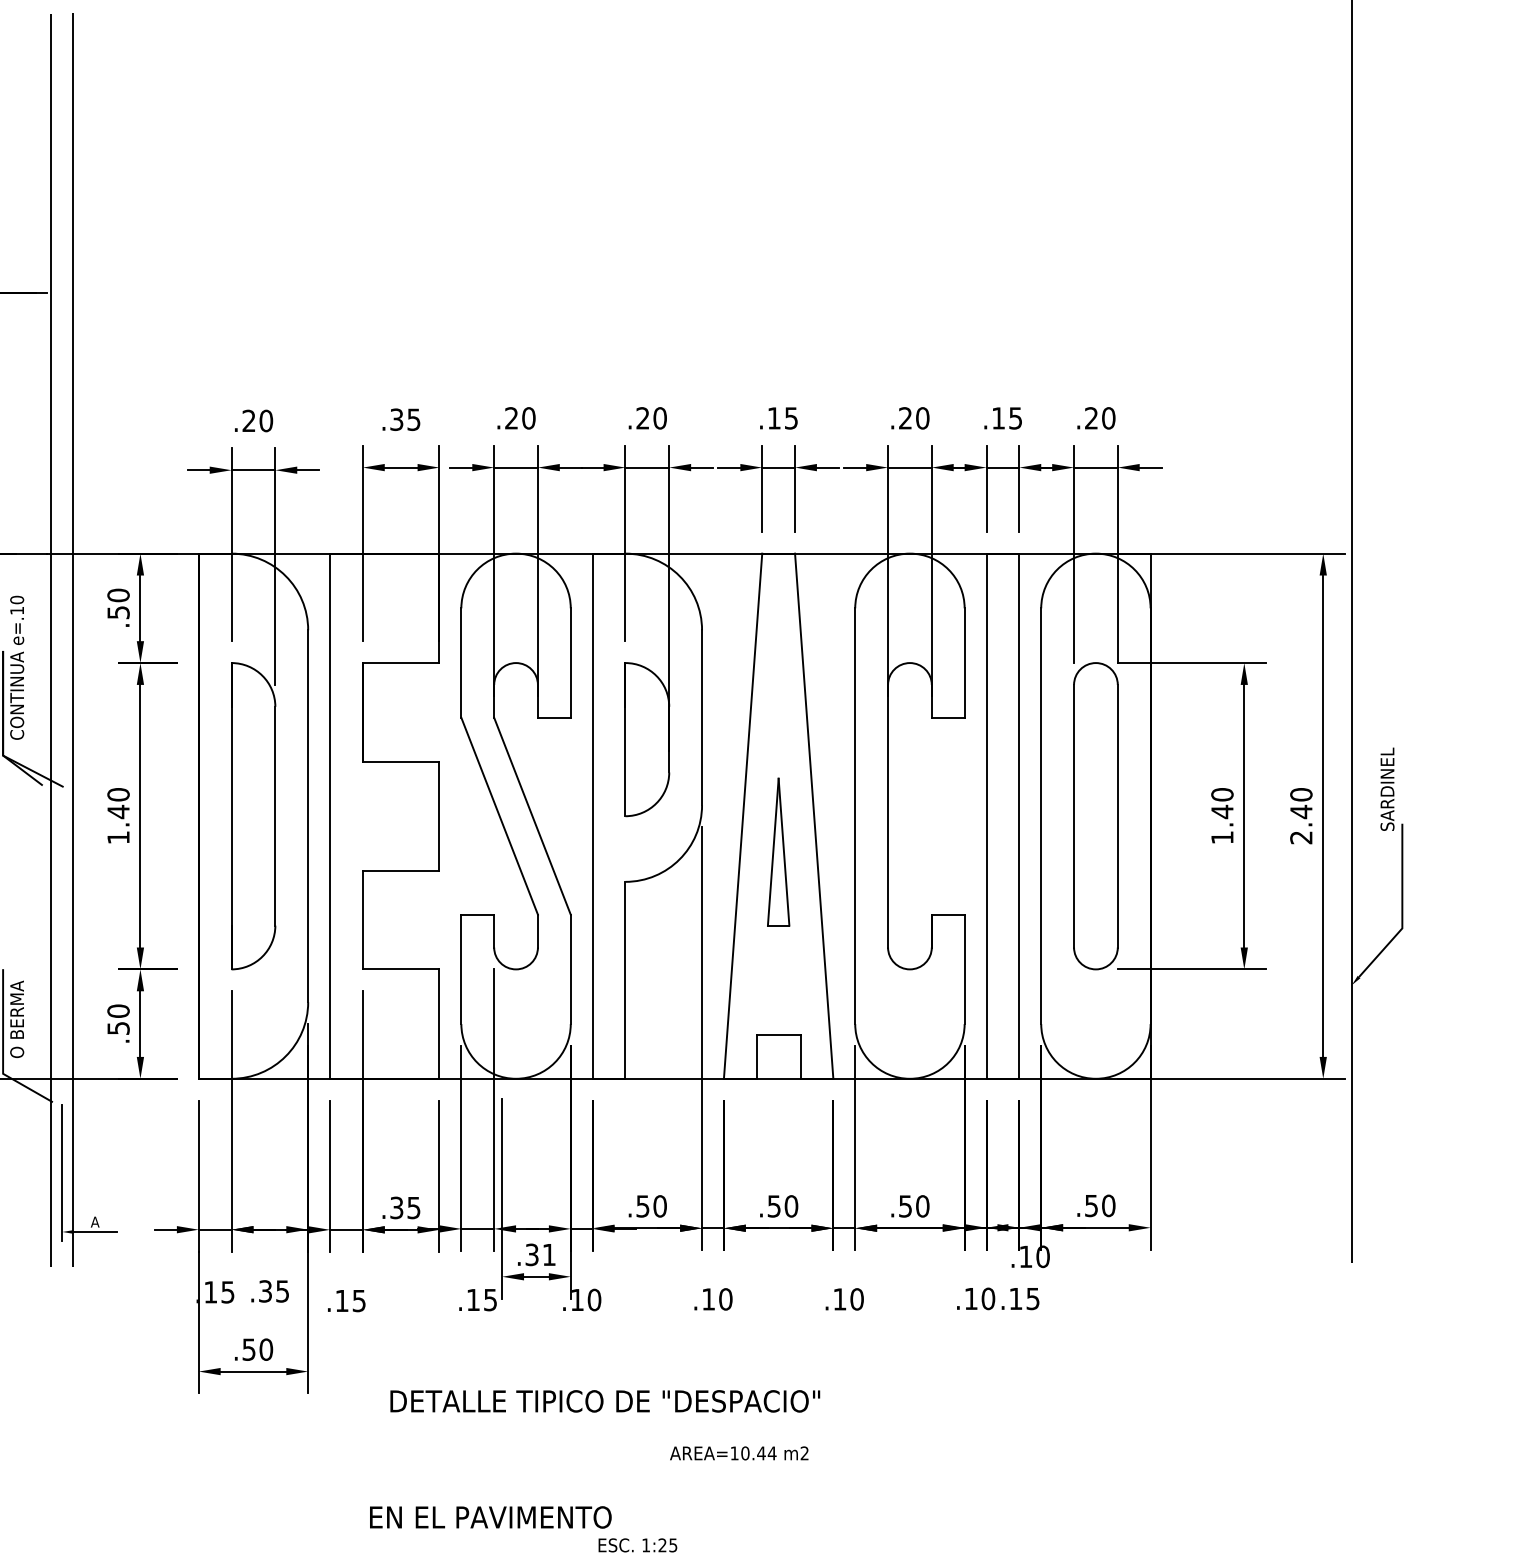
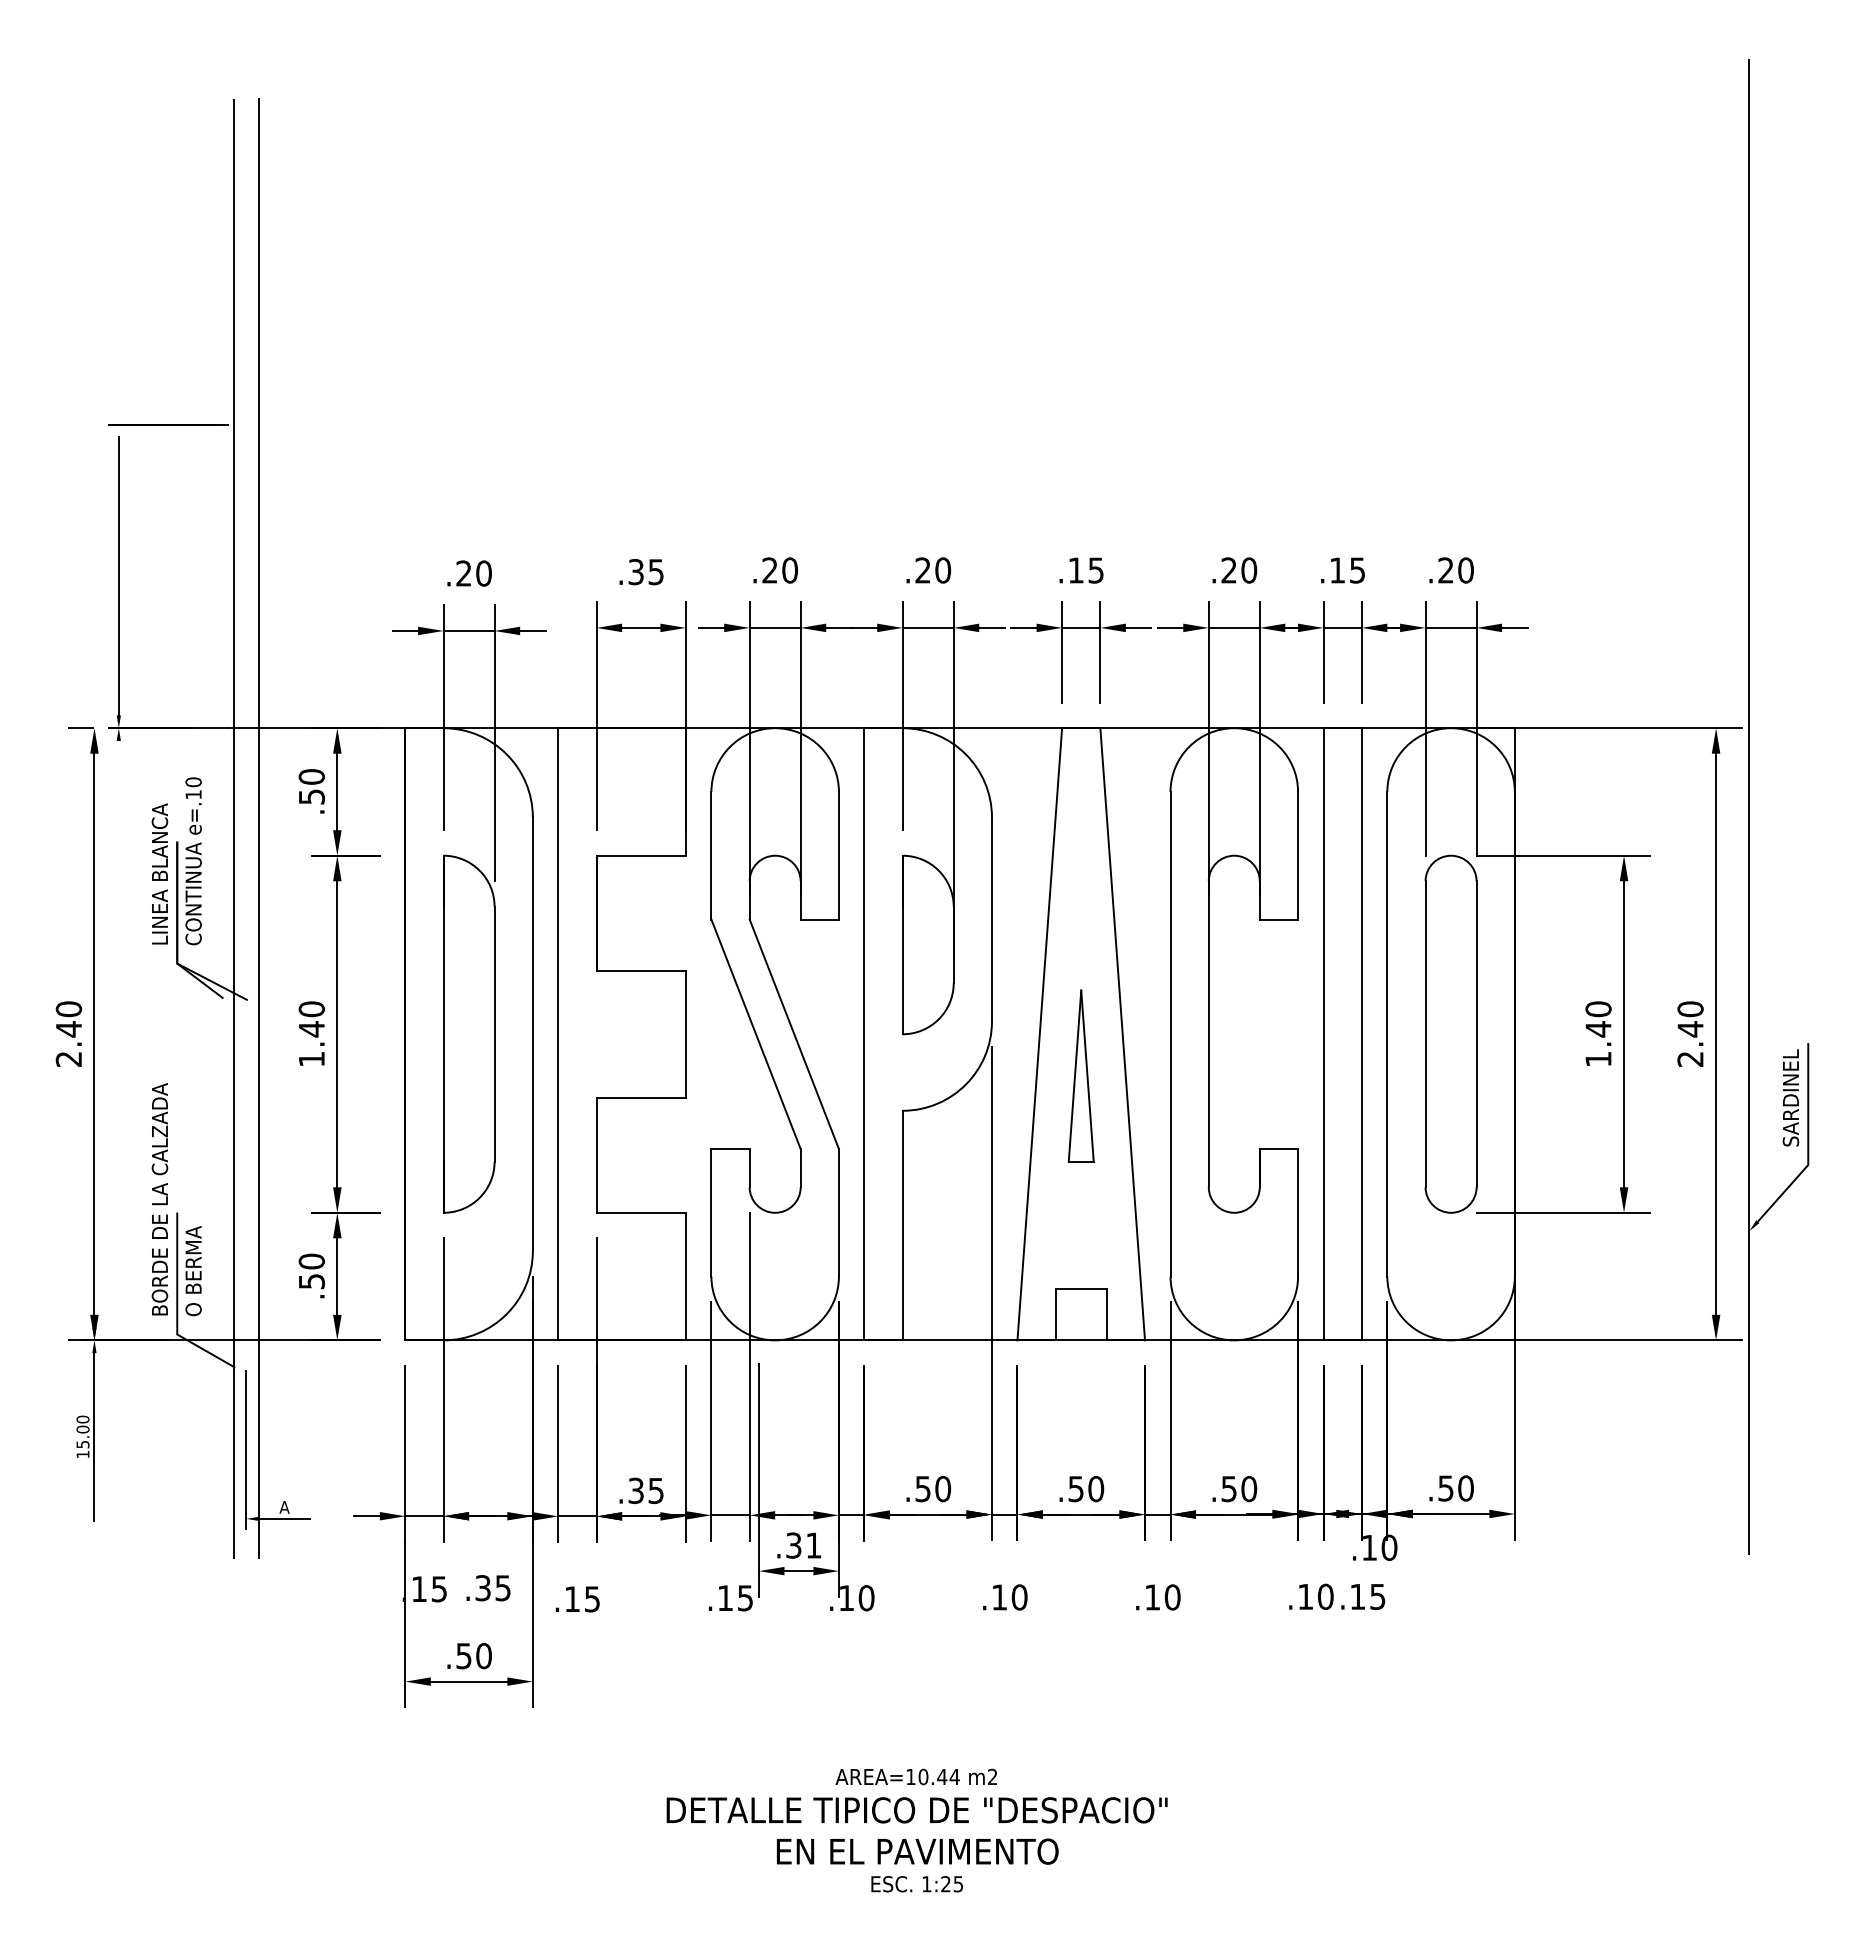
text: (1387, 788) -> (1790, 1097), moved
text: (604, 1401) -> (916, 1810), moved
text: (738, 1452) -> (915, 1776), moved
text: (490, 1517) -> (917, 1851), moved

